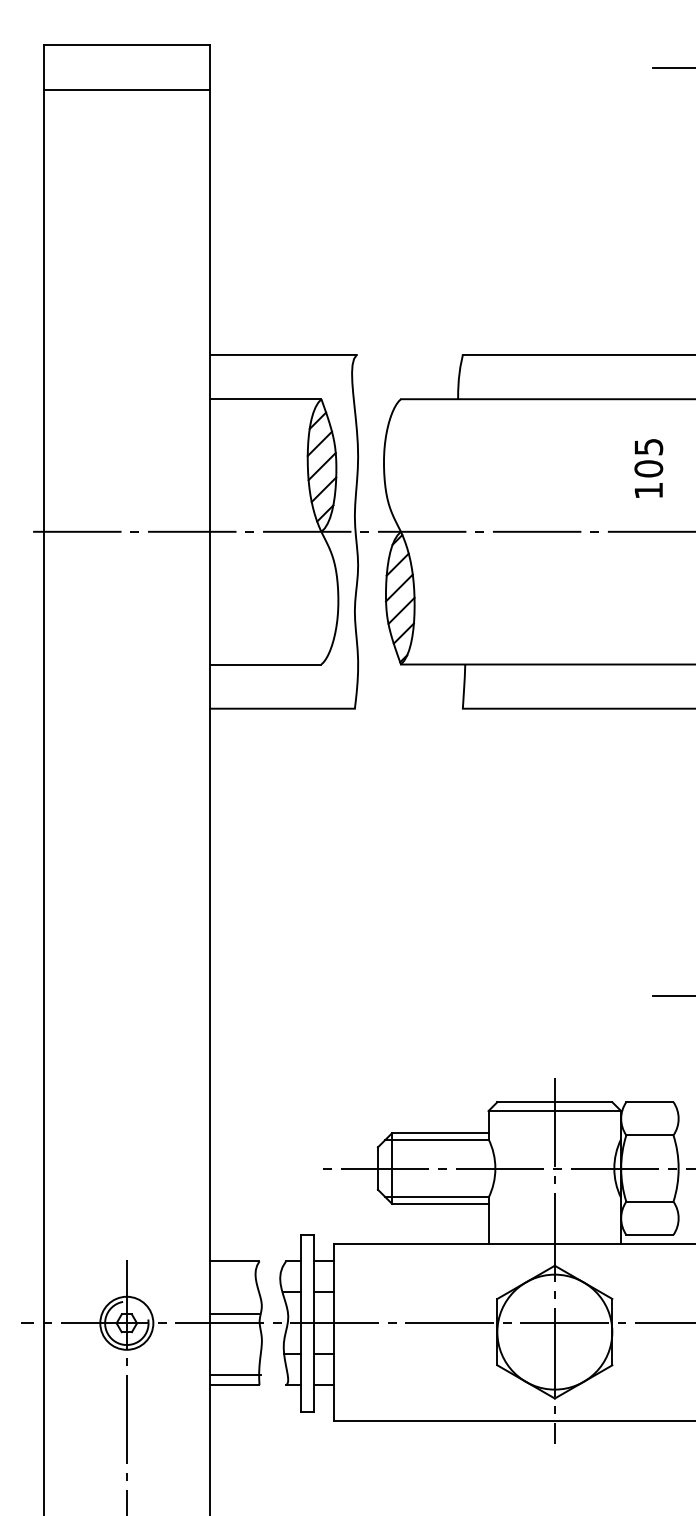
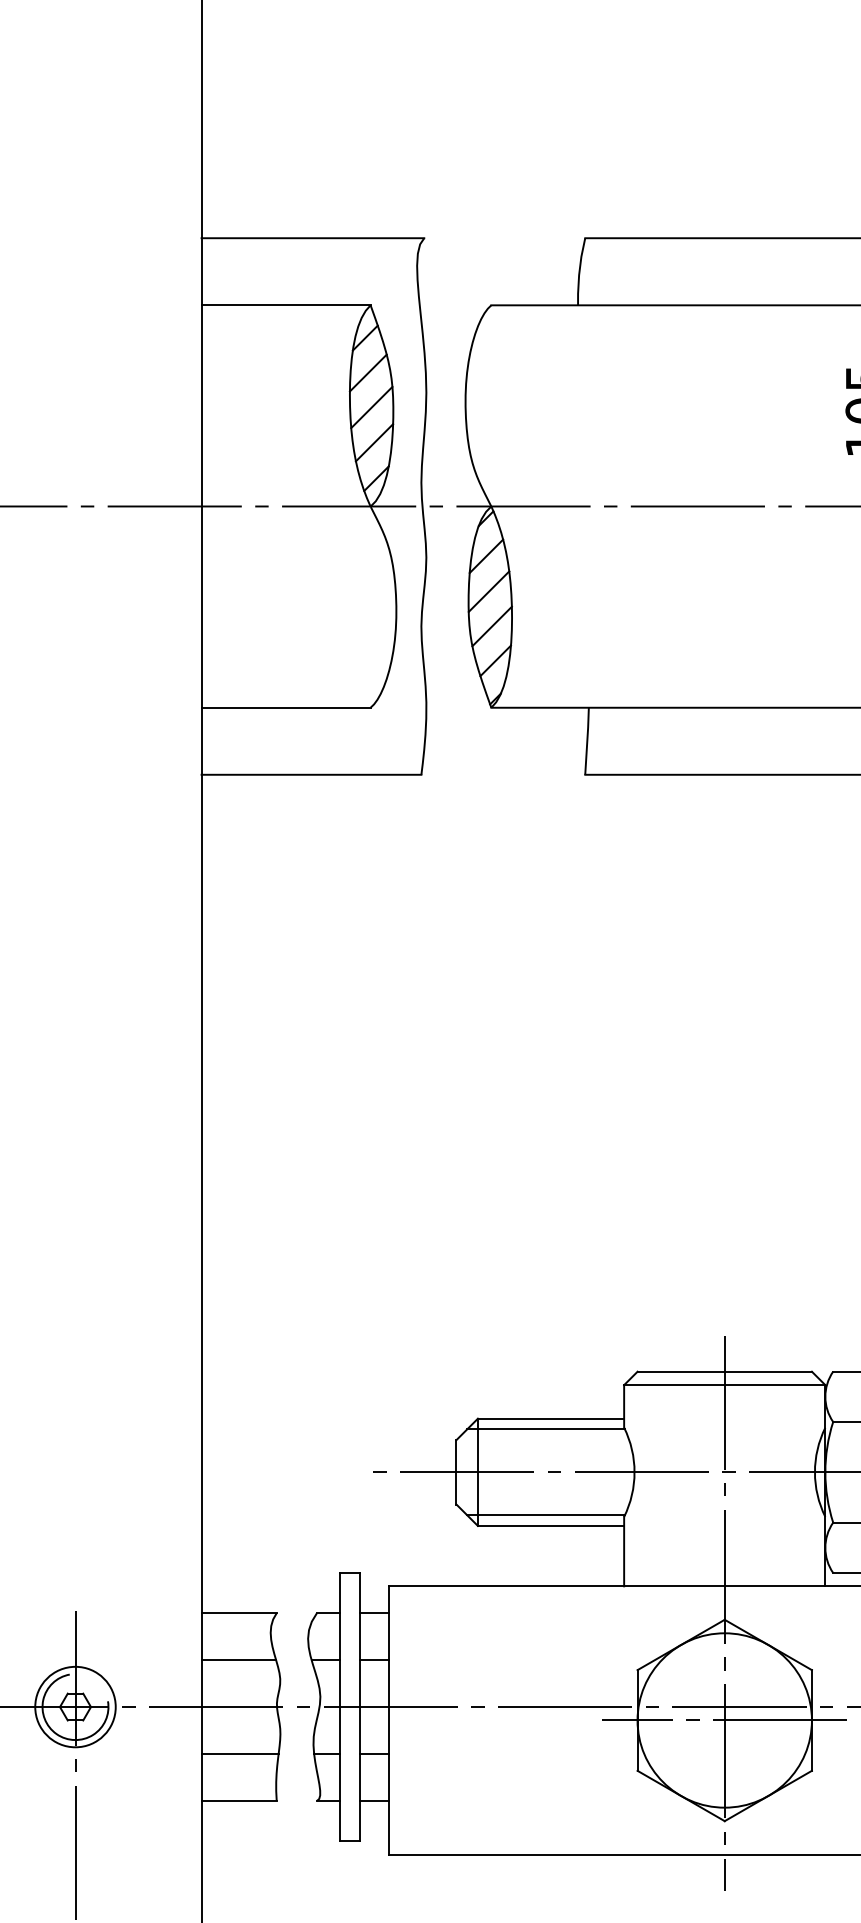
line: (234, 1314) -> (238, 1660), moved
line: (554, 1332) -> (724, 1721), added
line: (234, 1375) -> (238, 1754), moved

